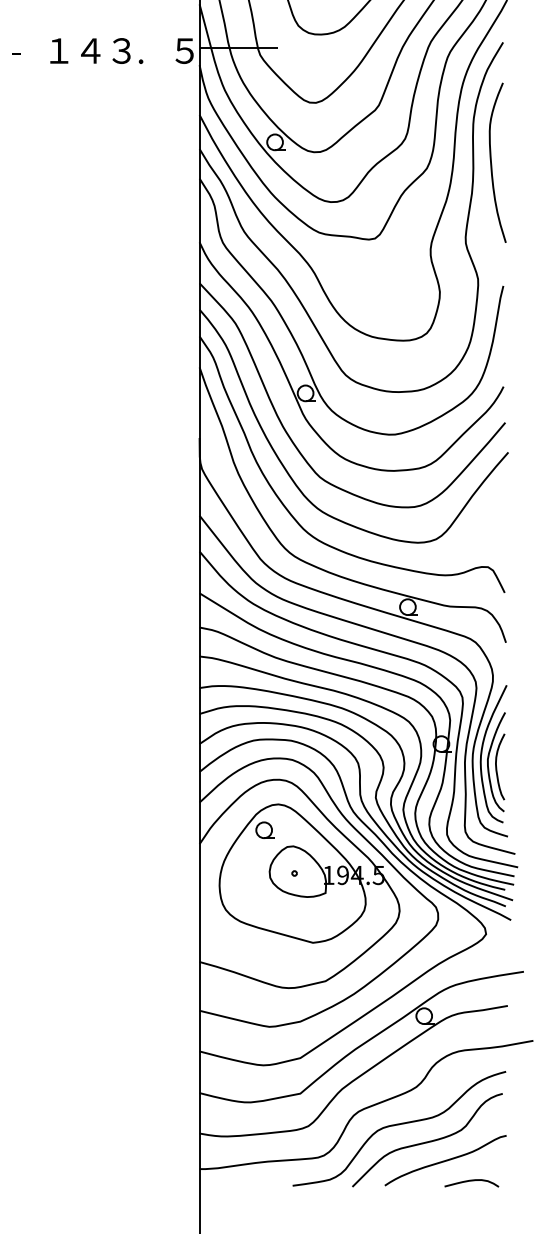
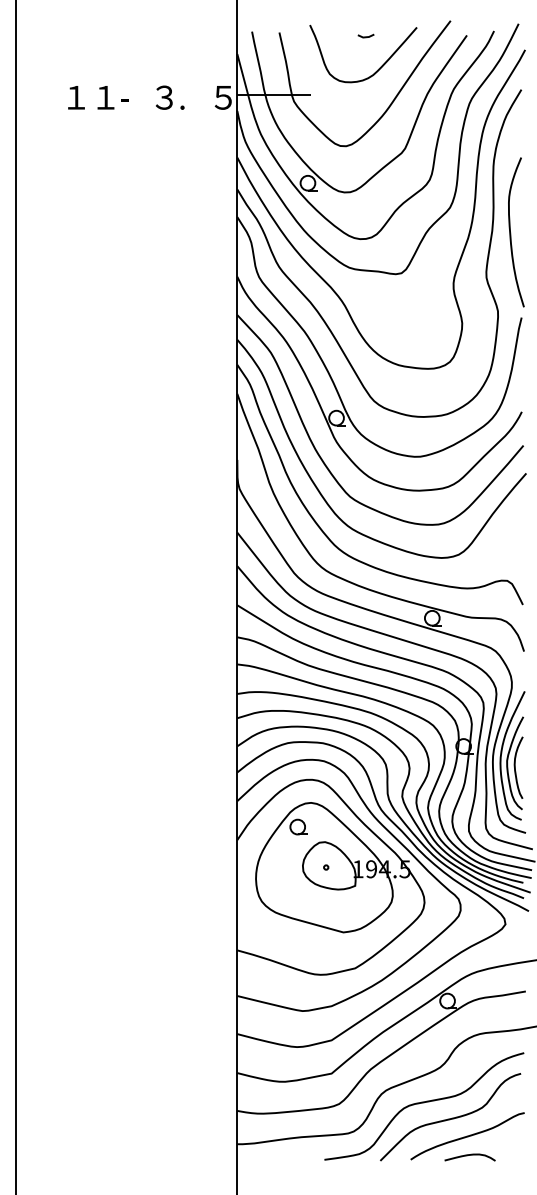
text: (24, 50) -> (73, 97), - -> １
text: (87, 50) -> (132, 97), ４ -> -
curve: (492, 164) -> (511, 233), moved
curve: (471, 1181) -> (469, 1155), moved

